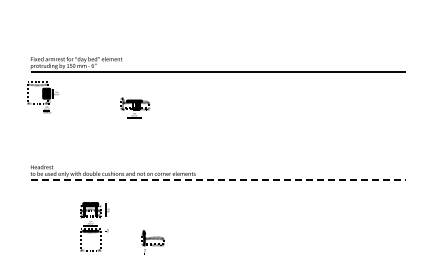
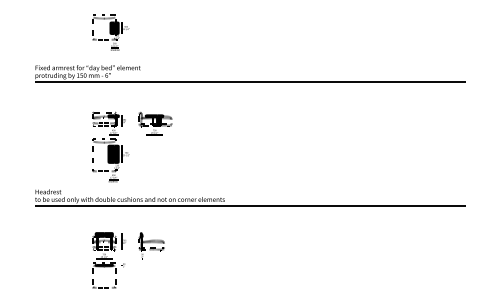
part: (42, 97) -> (109, 32), moved
part: (96, 127) -> (110, 146), added
line: (218, 179) -> (251, 206), dashed -> solid
part: (152, 242) -> (151, 246), moved

